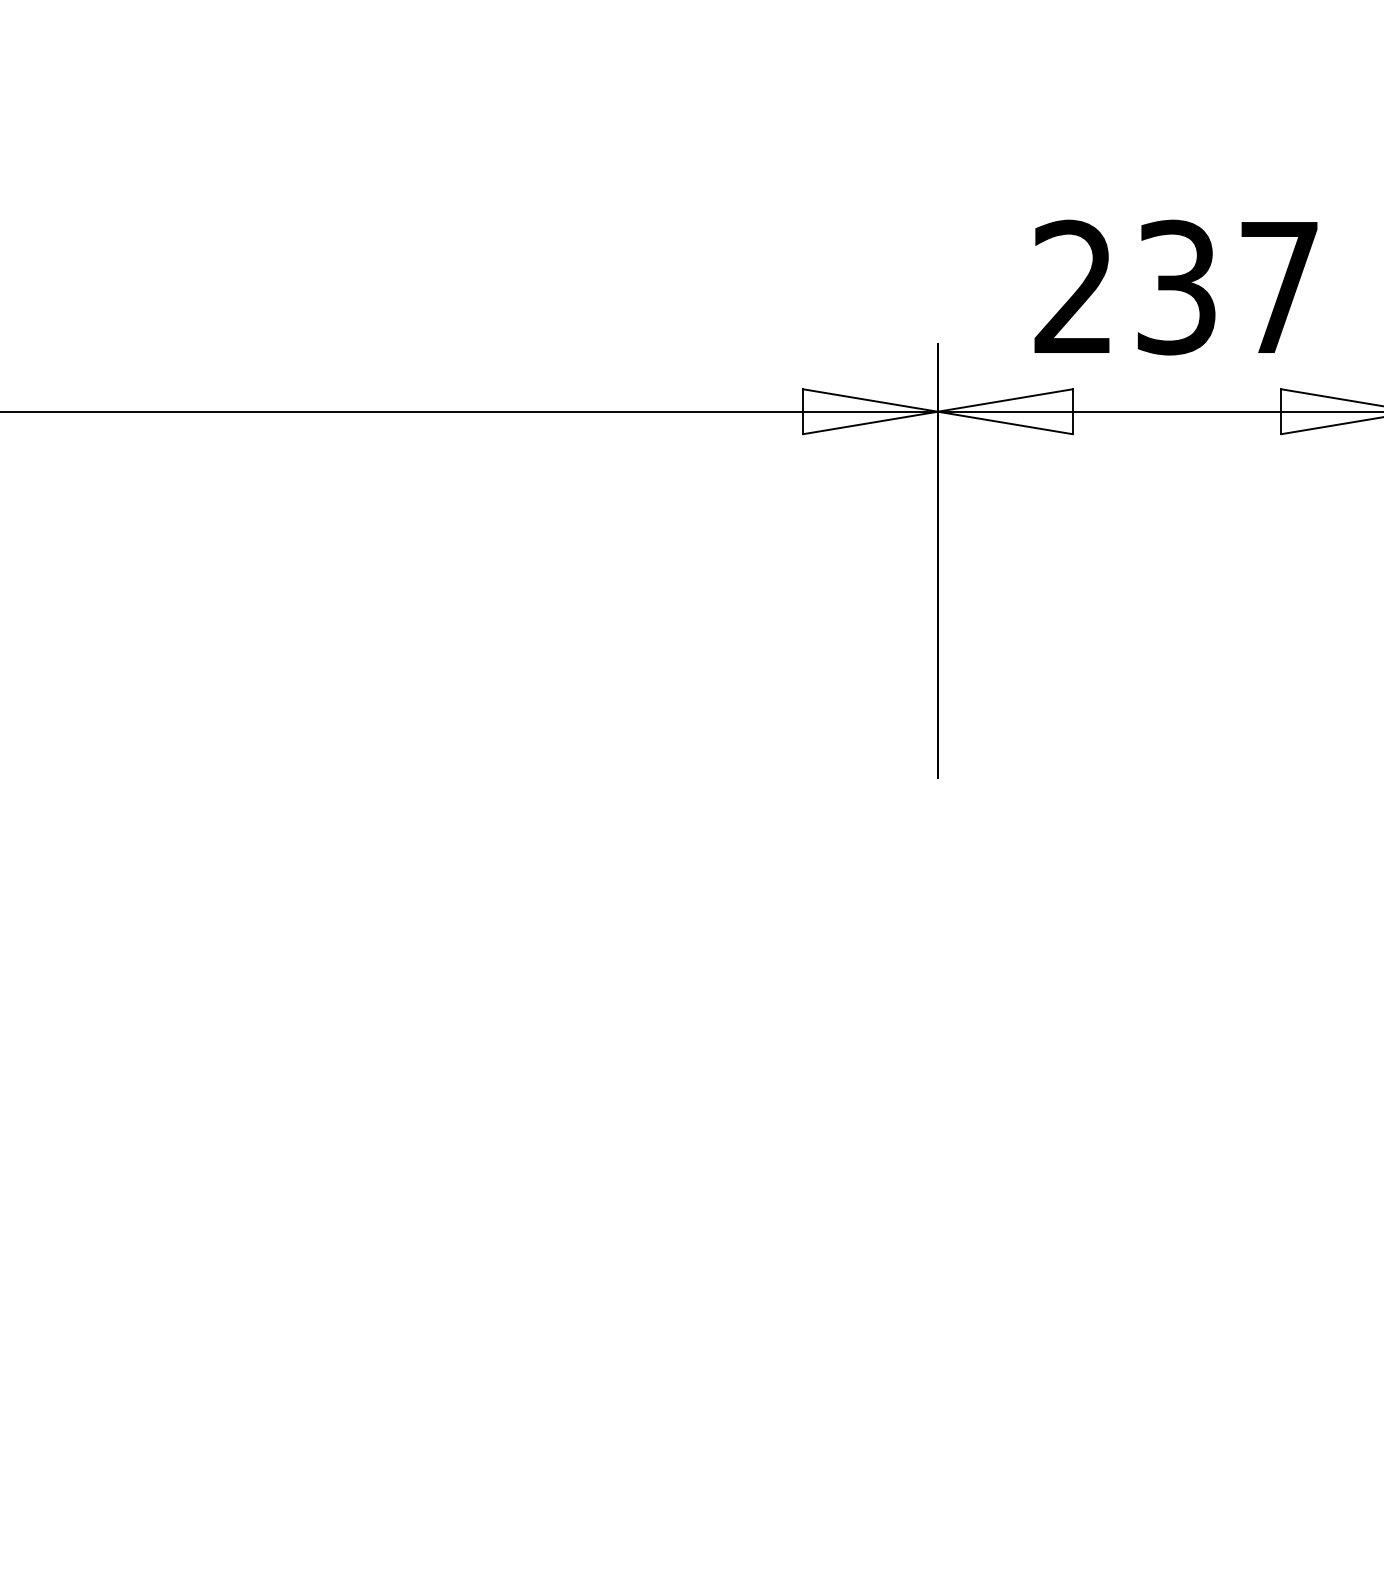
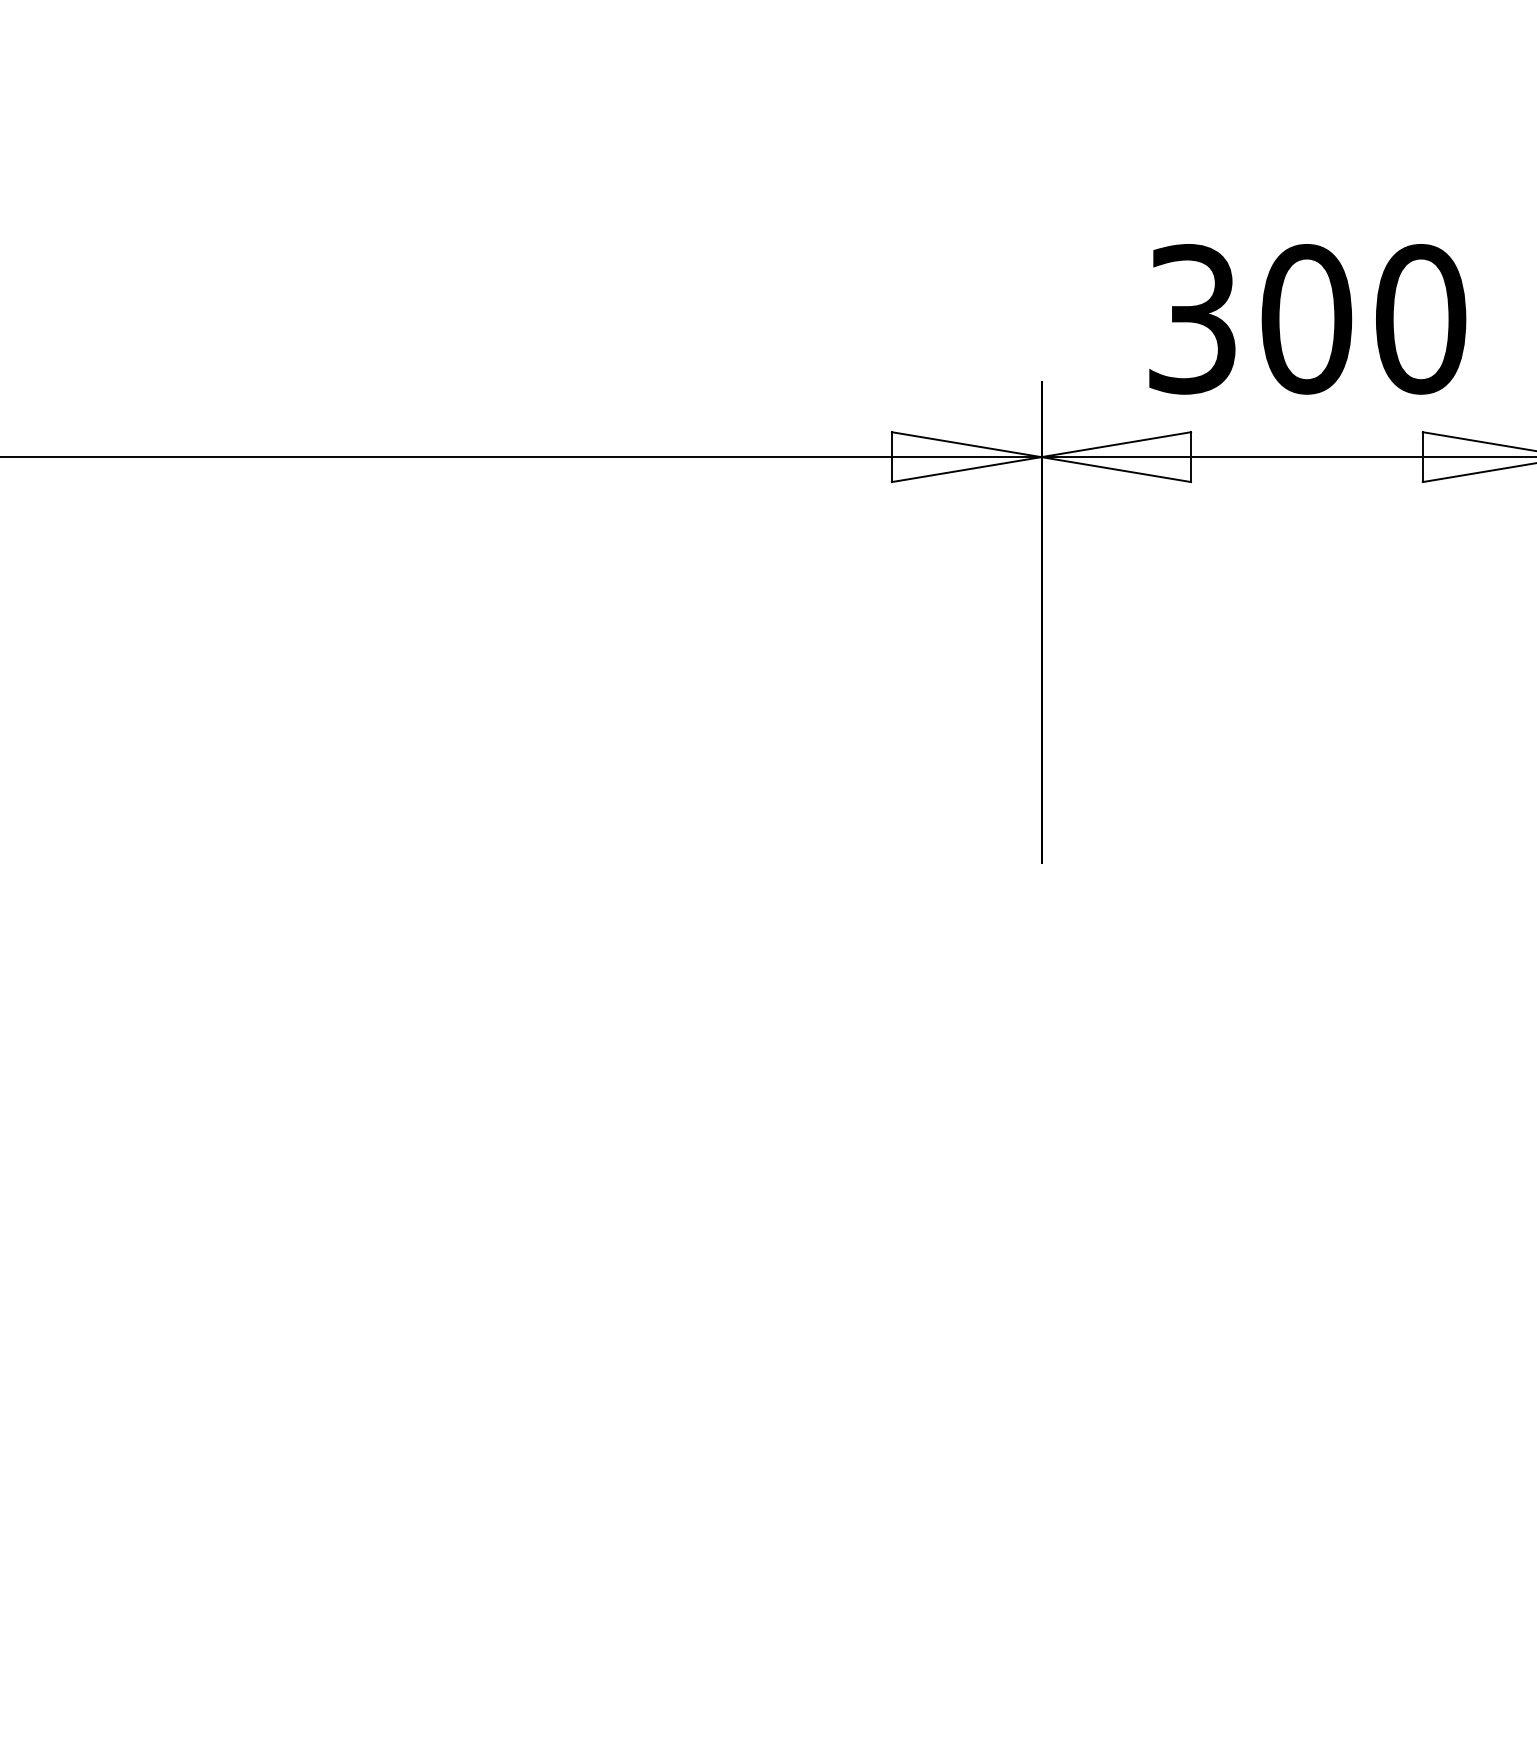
text: (1177, 287) -> (1307, 319), 237 -> 300

